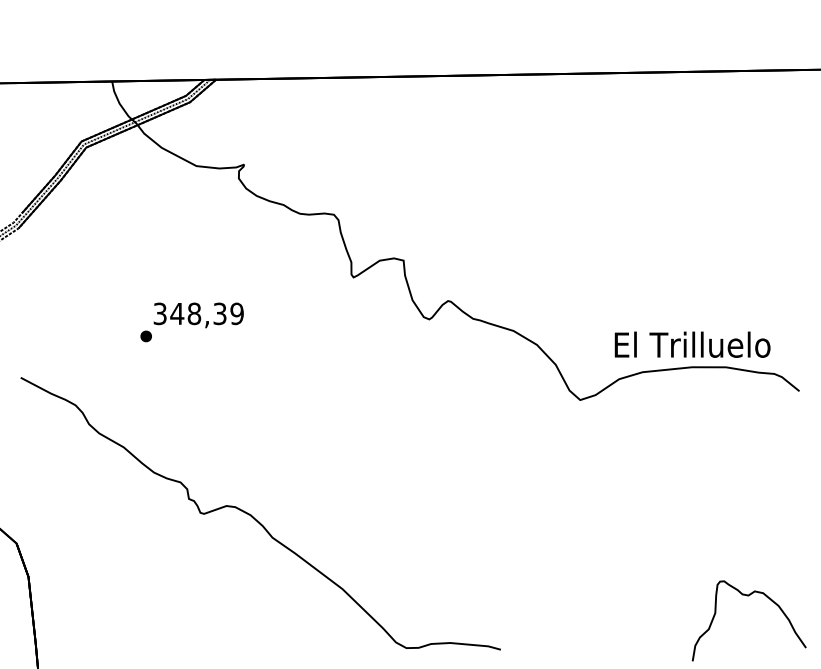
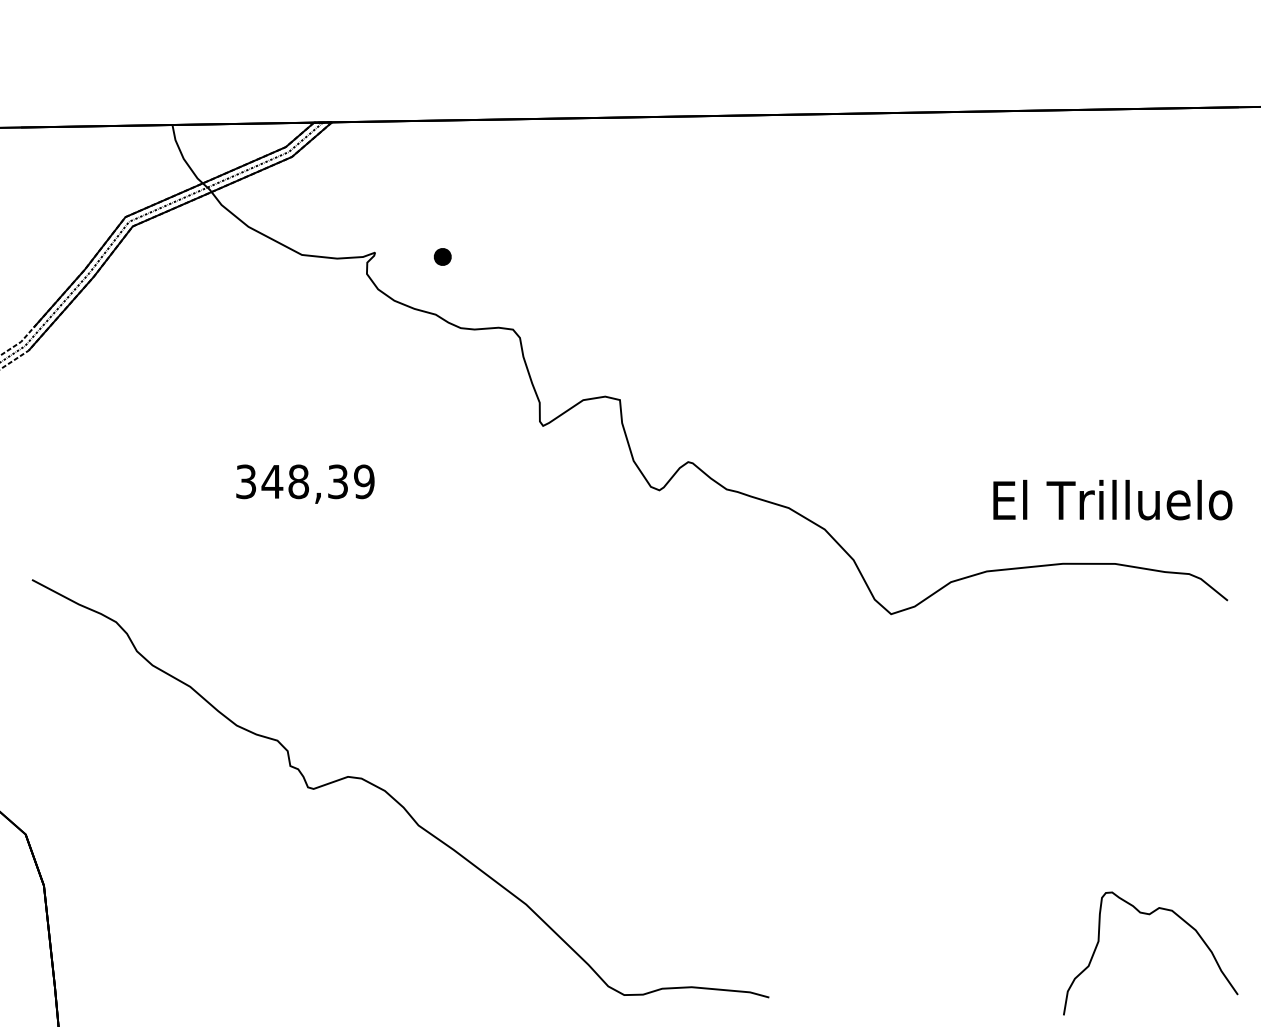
part: (145, 336) -> (441, 257), moved
text: (692, 344) -> (1112, 499), moved

